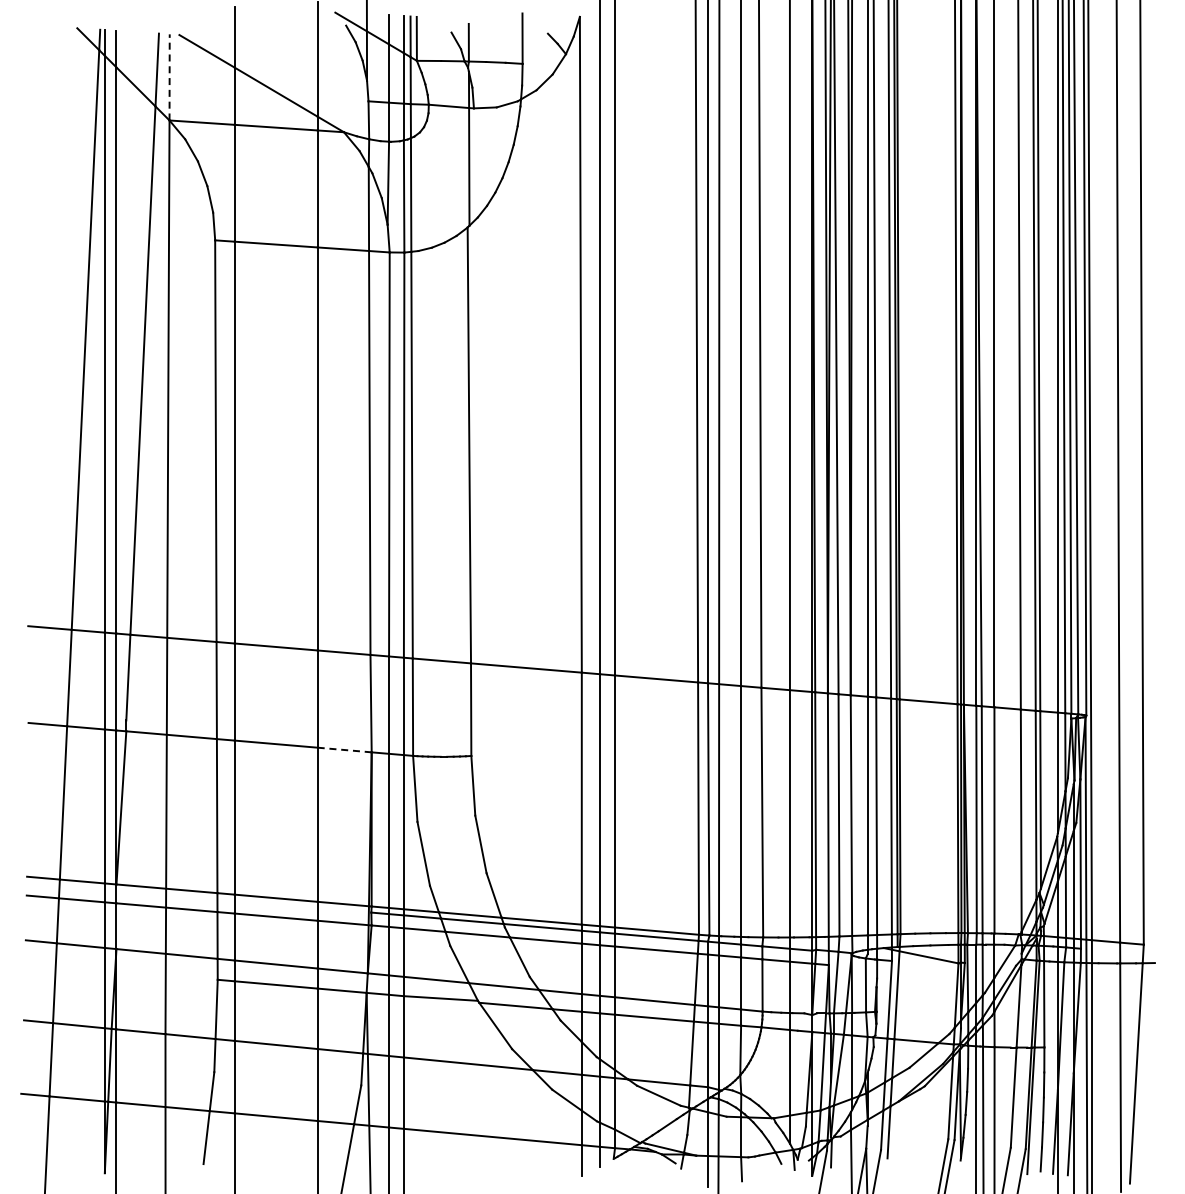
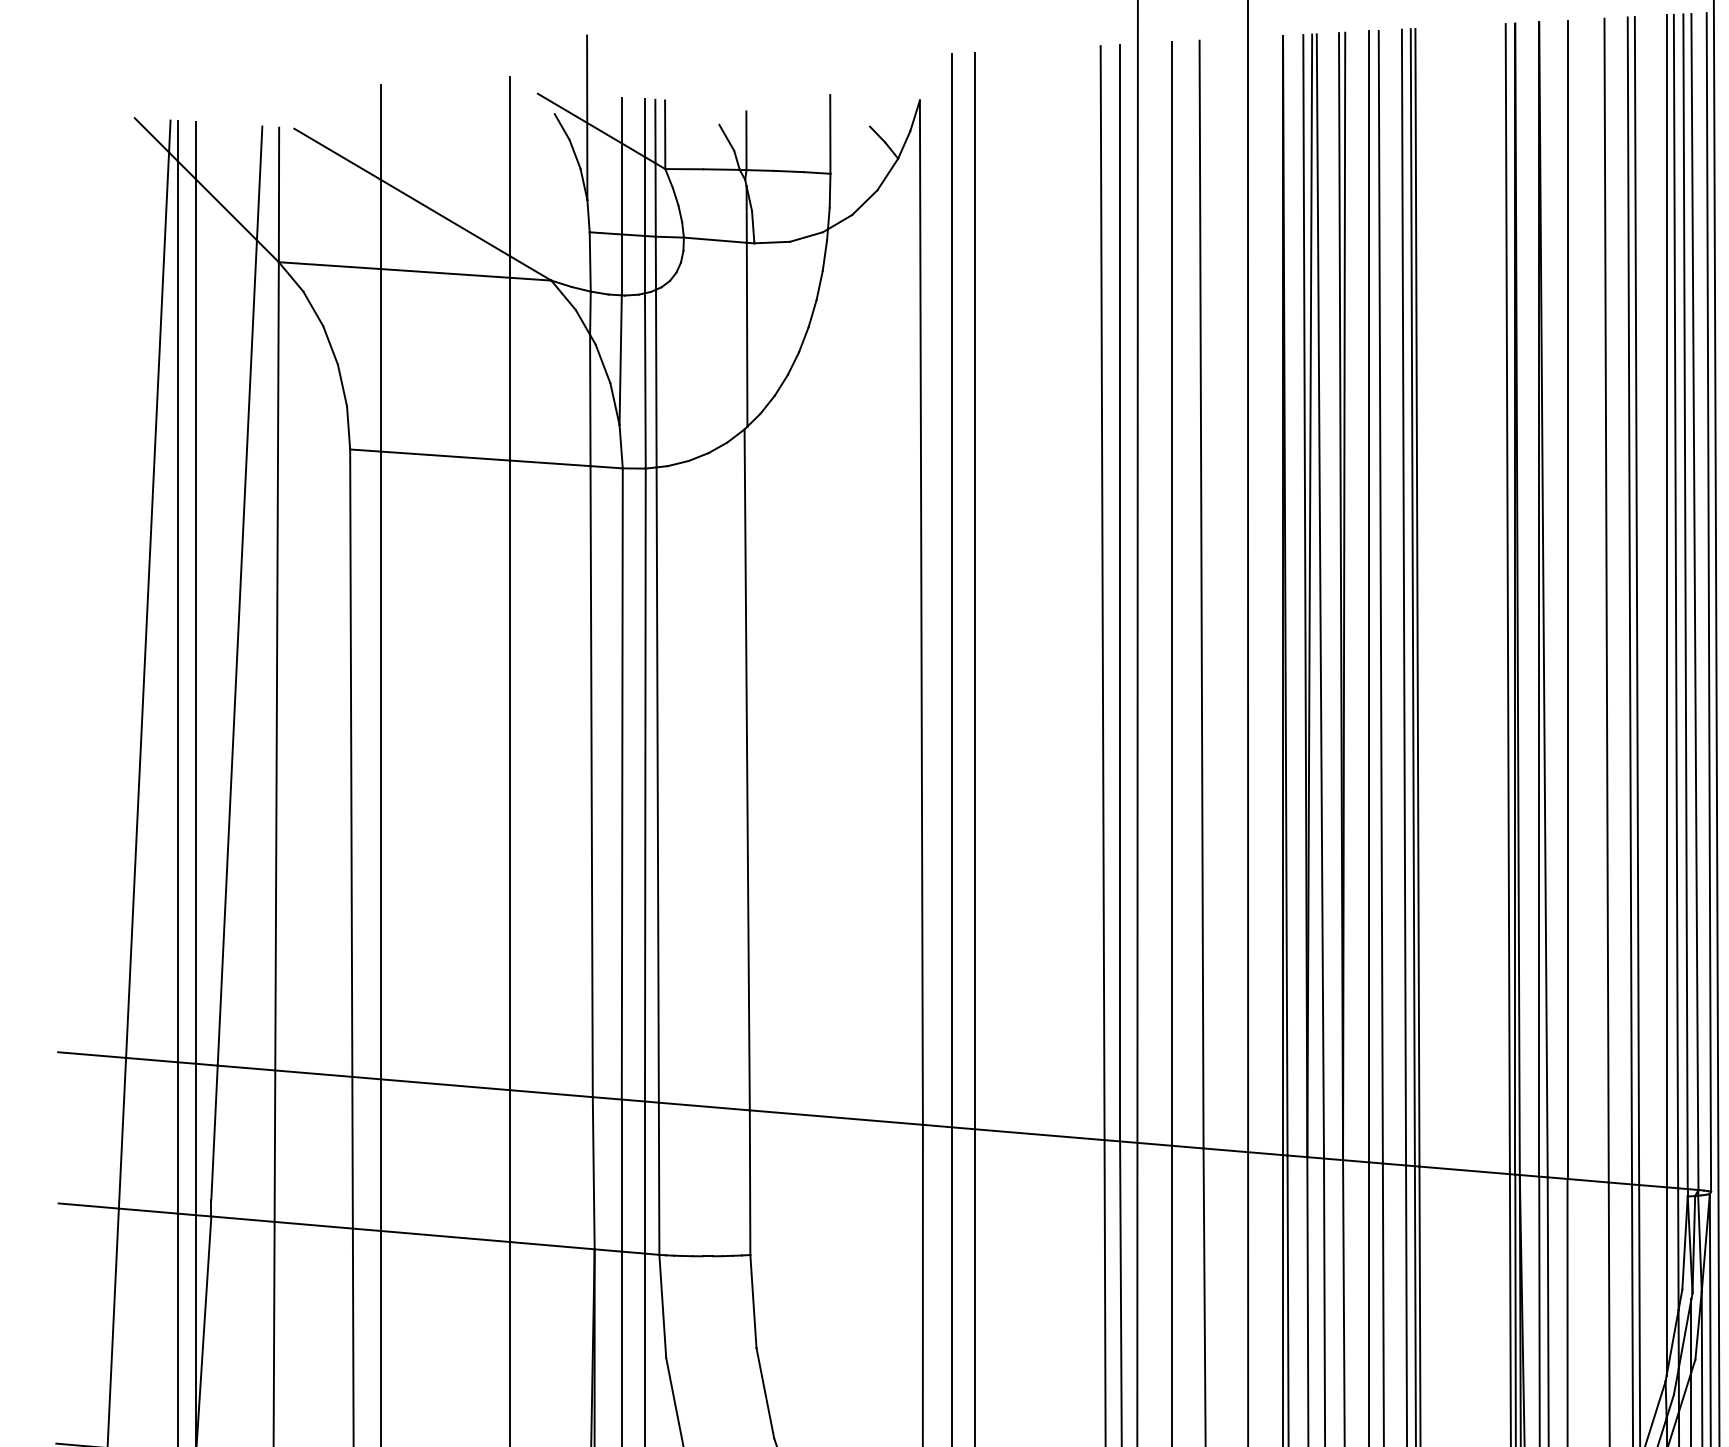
line: (169, 76) -> (278, 193), dashed -> solid
line: (344, 749) -> (552, 1244), dashed -> solid

